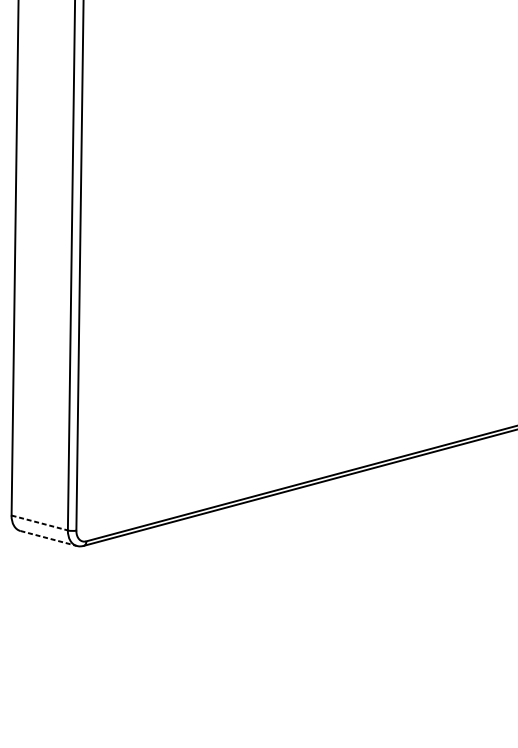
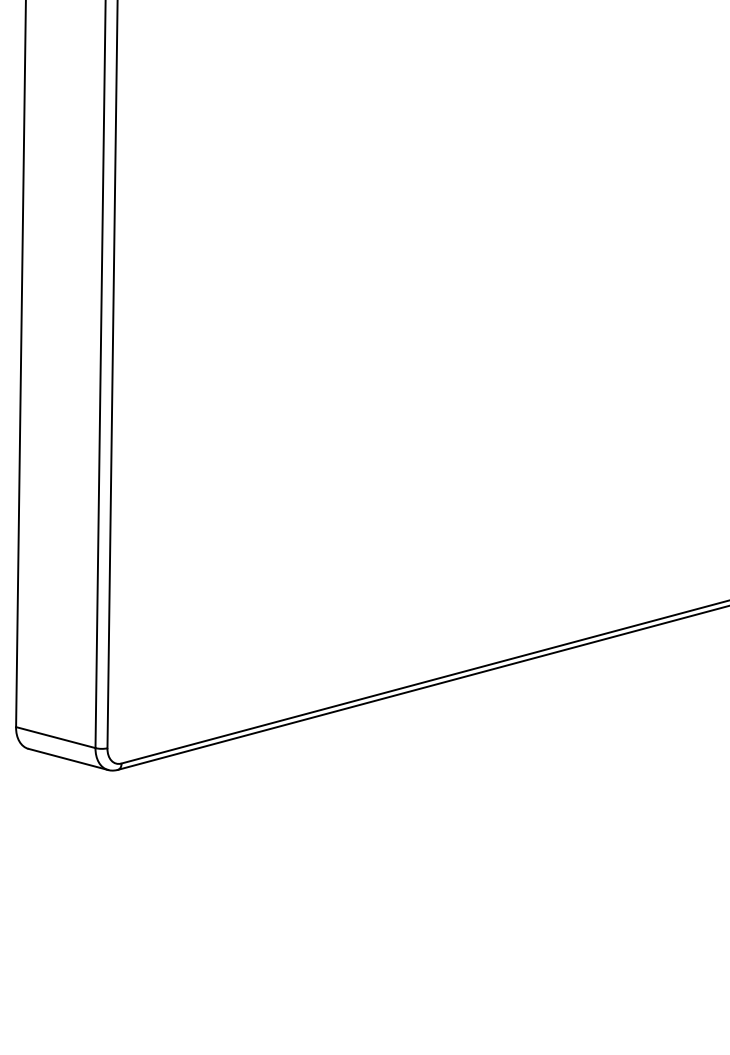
line: (40, 522) -> (56, 737), dashed -> solid
line: (48, 538) -> (68, 759), dashed -> solid

